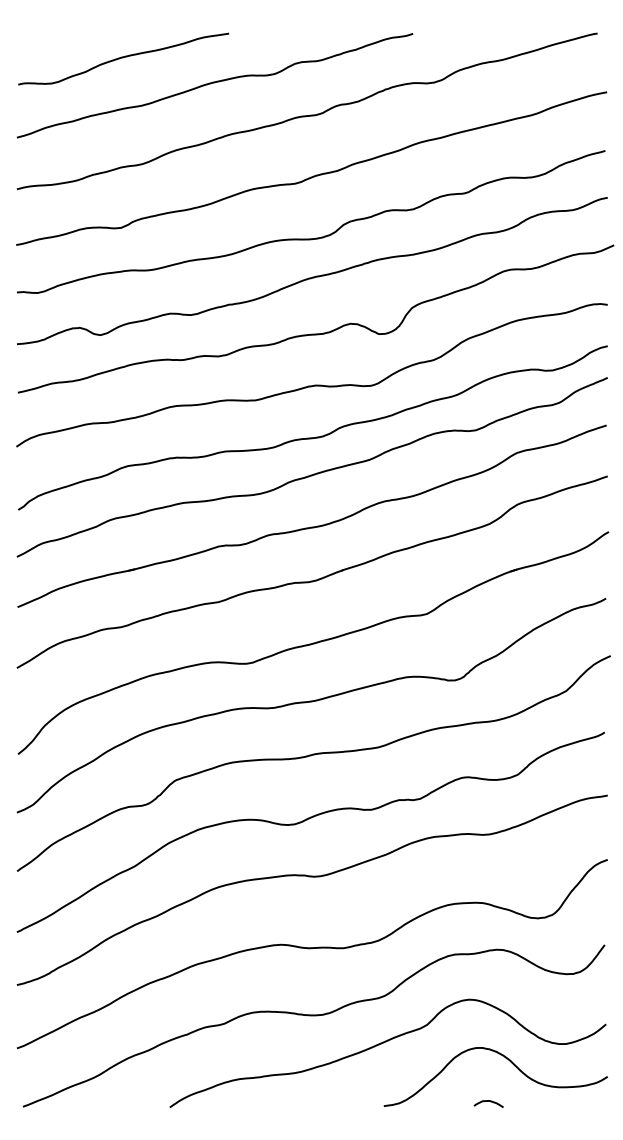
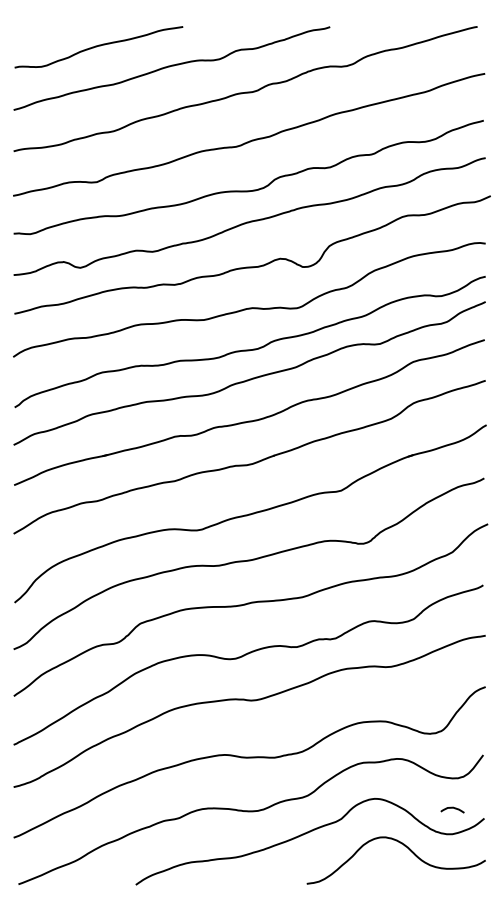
curve: (488, 1101) -> (452, 808), moved

